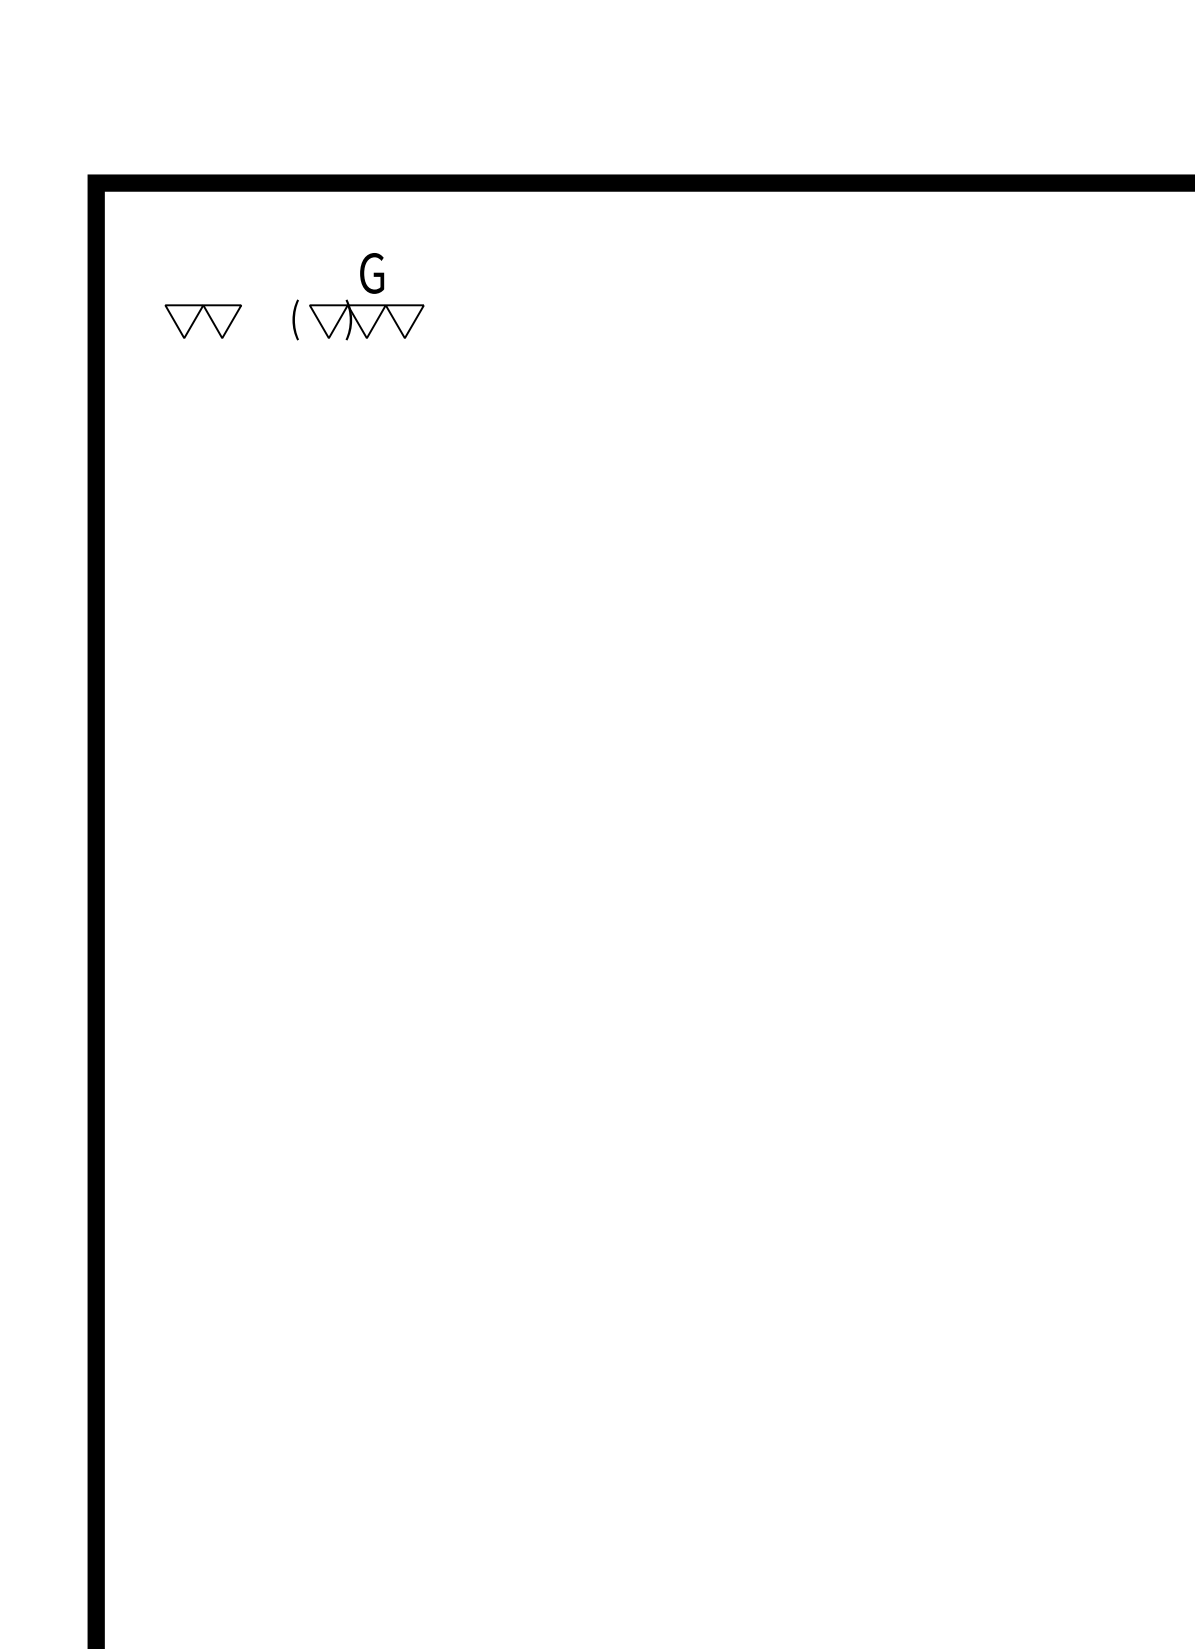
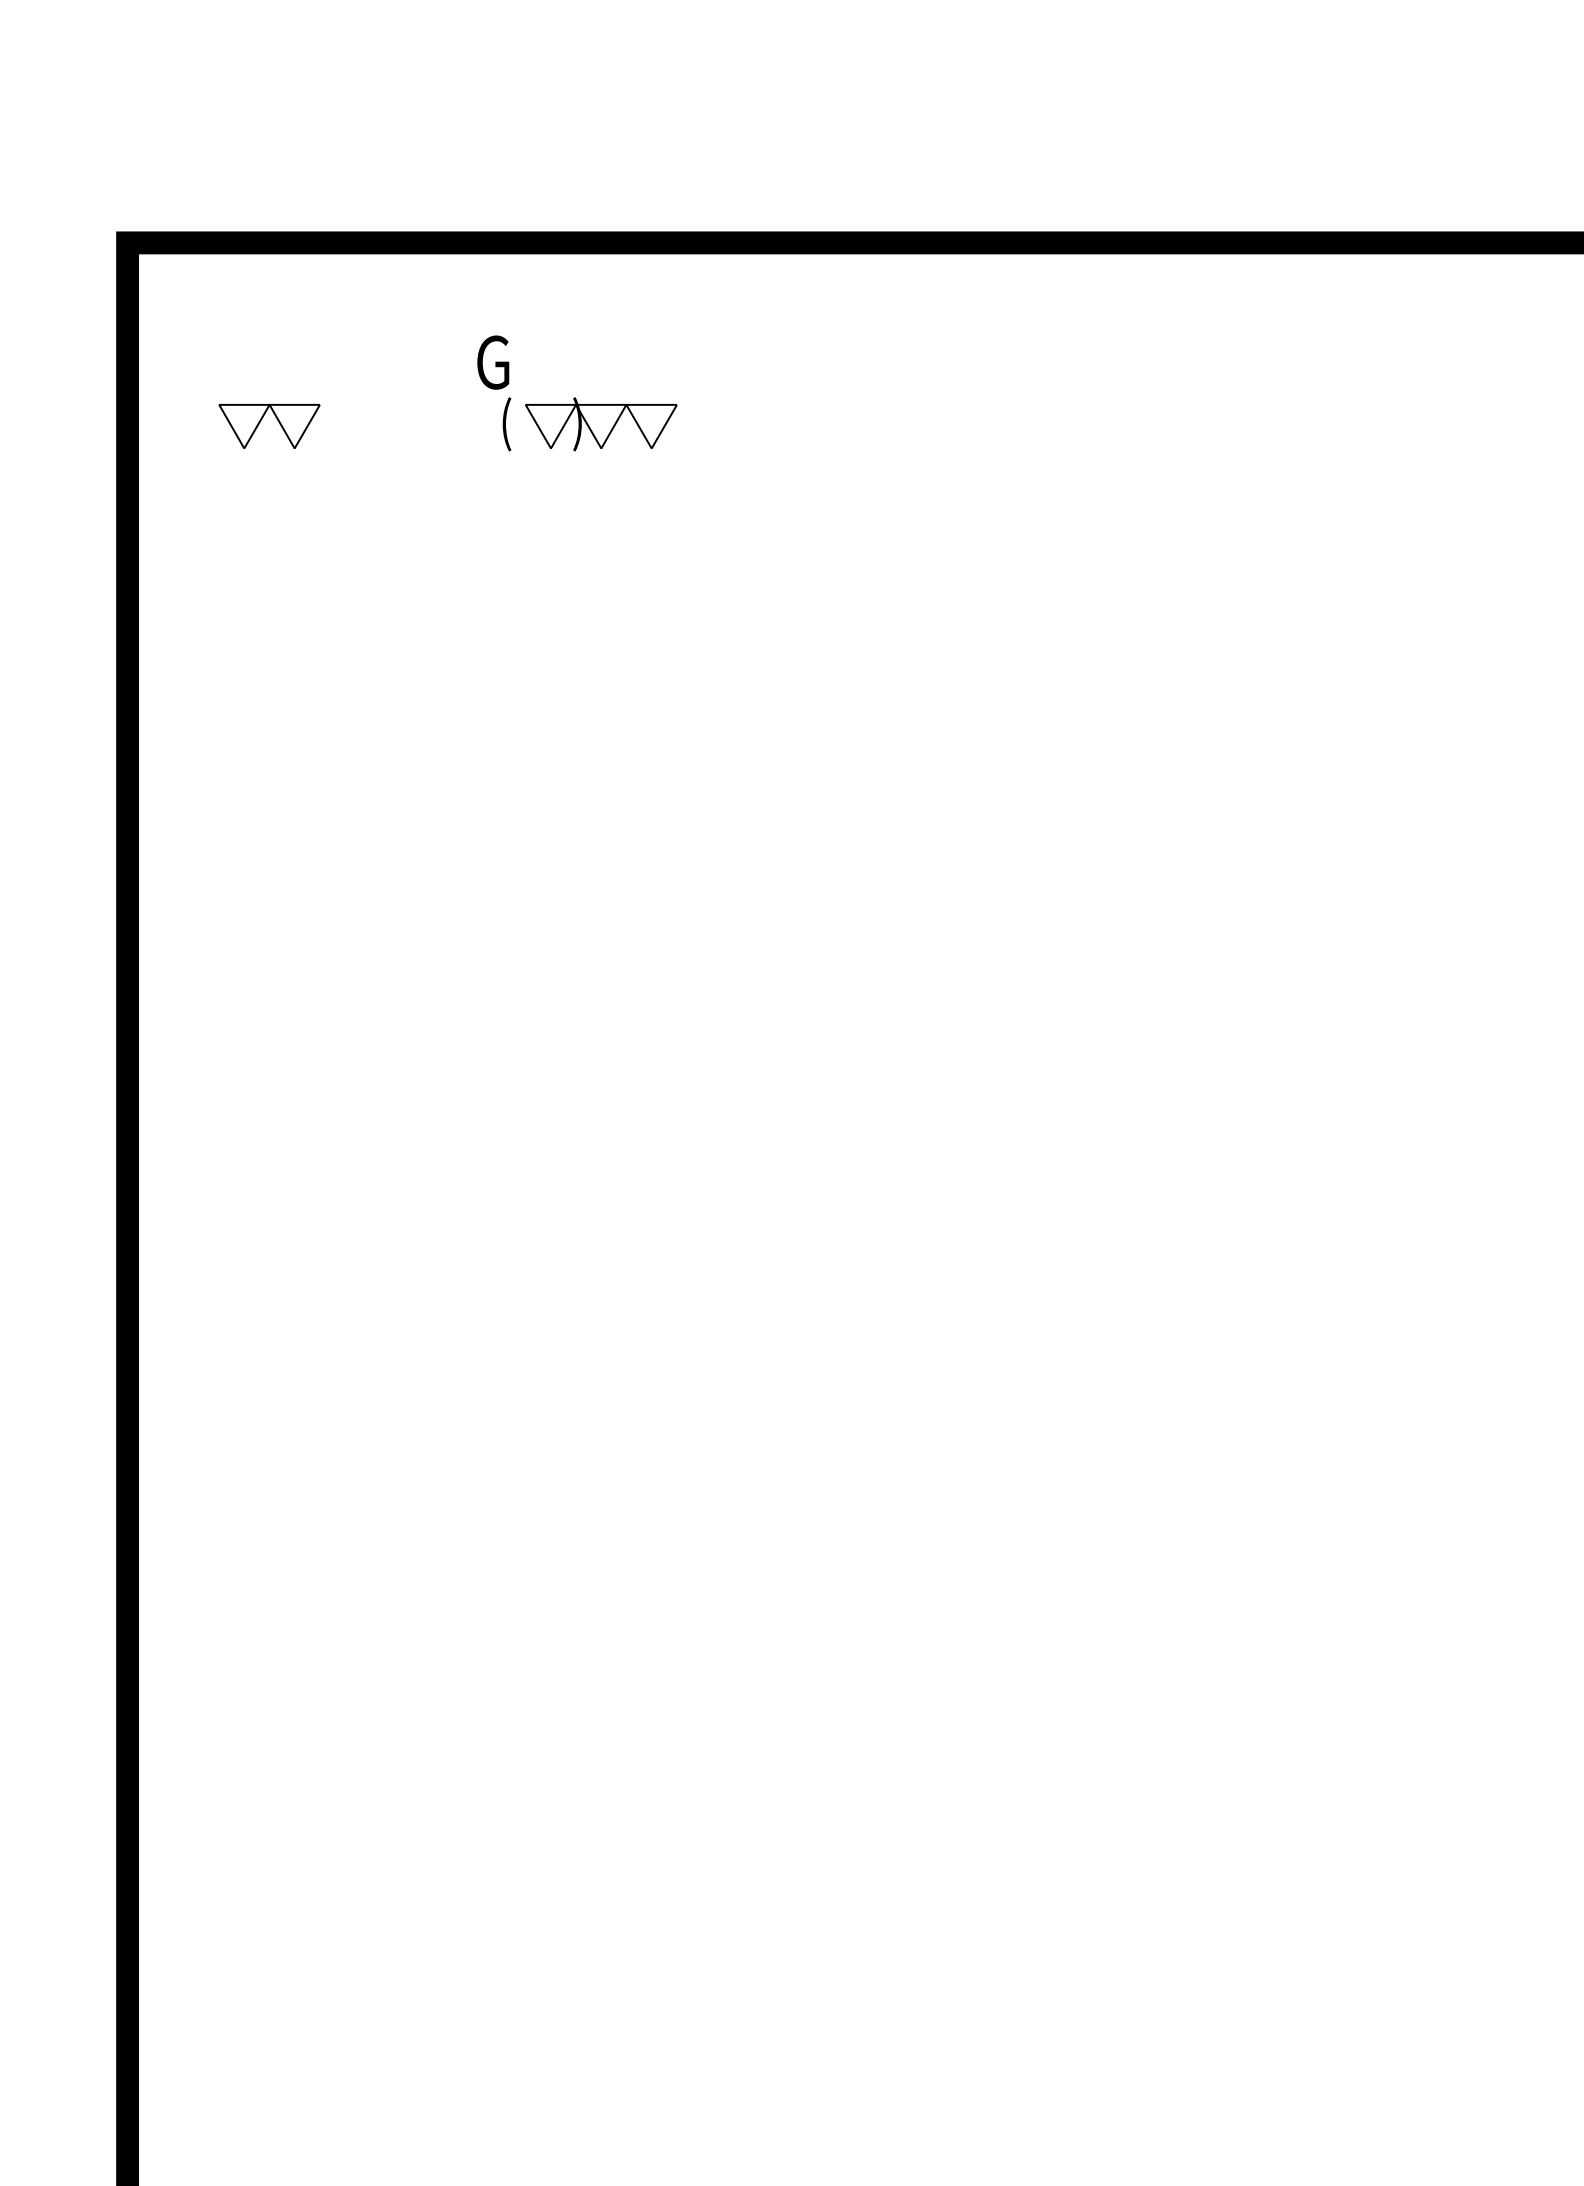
part: (357, 320) -> (589, 424), moved

